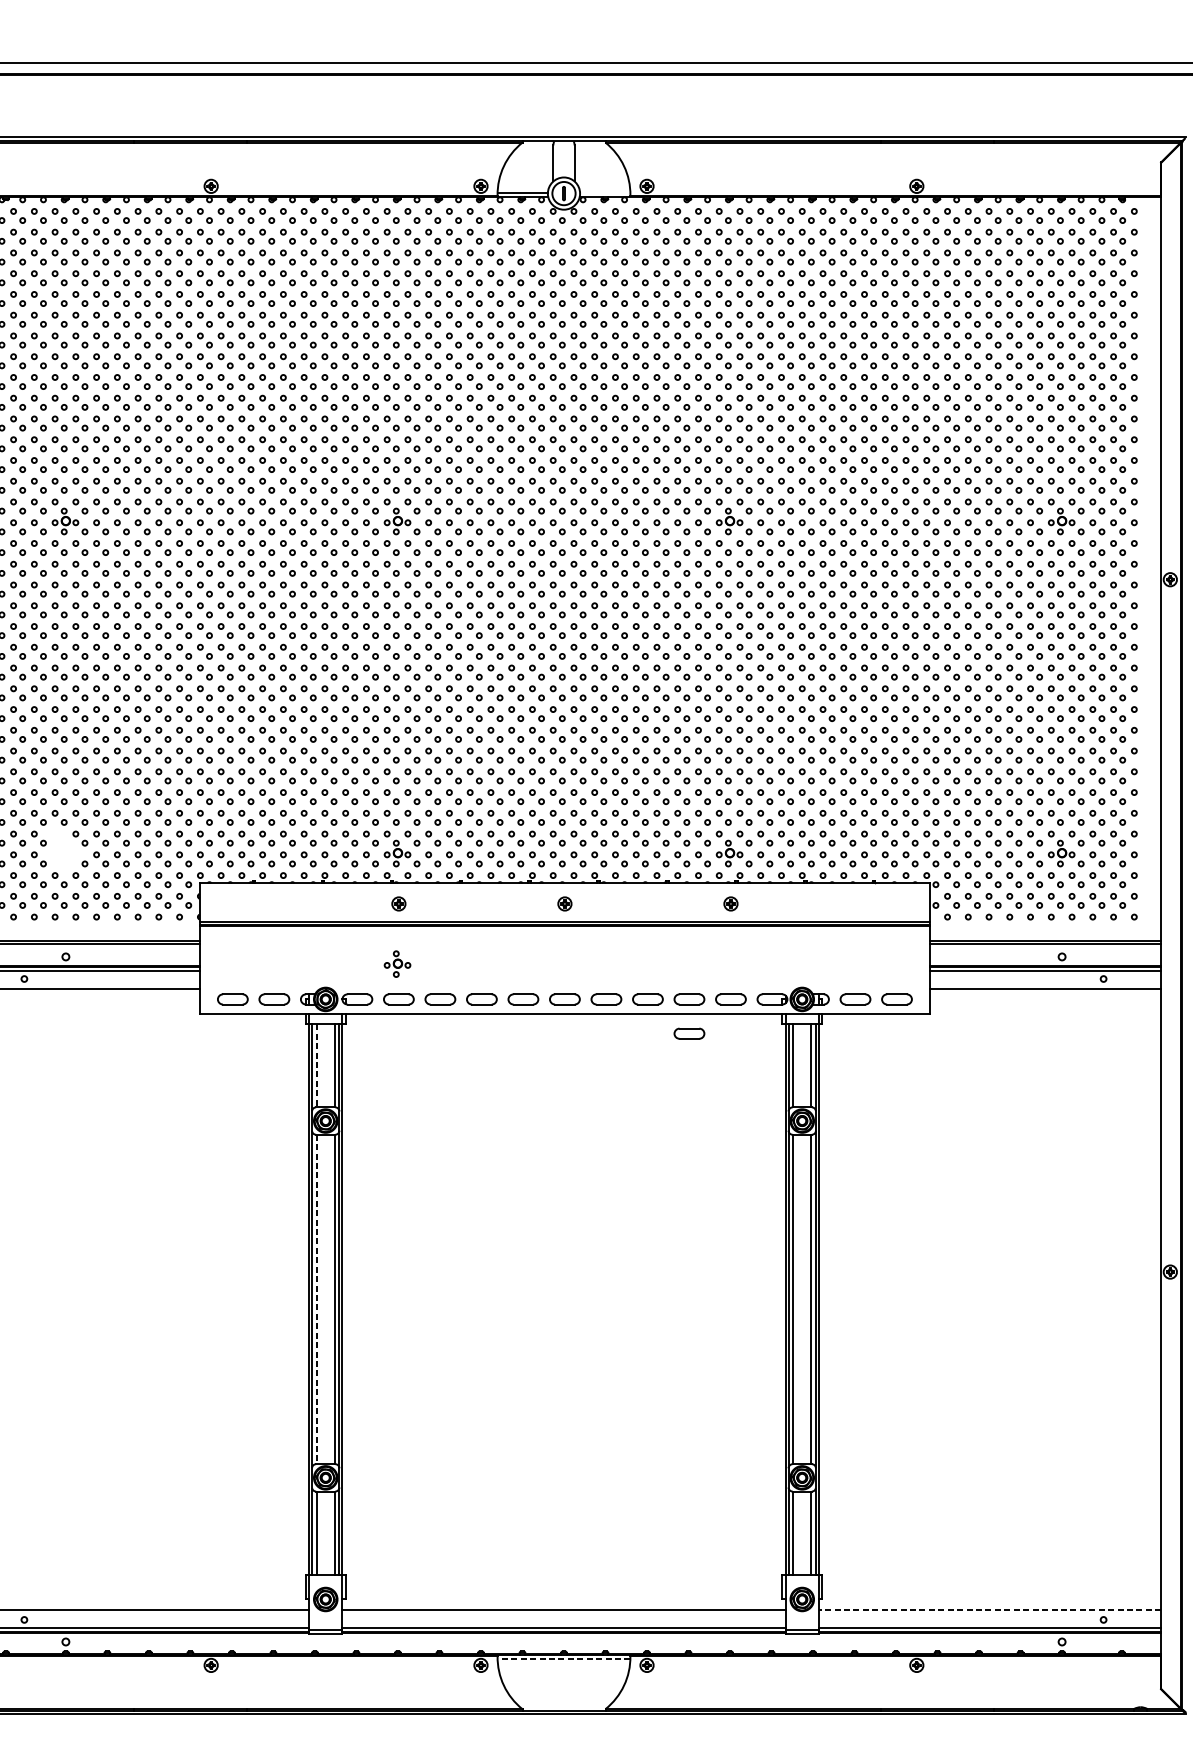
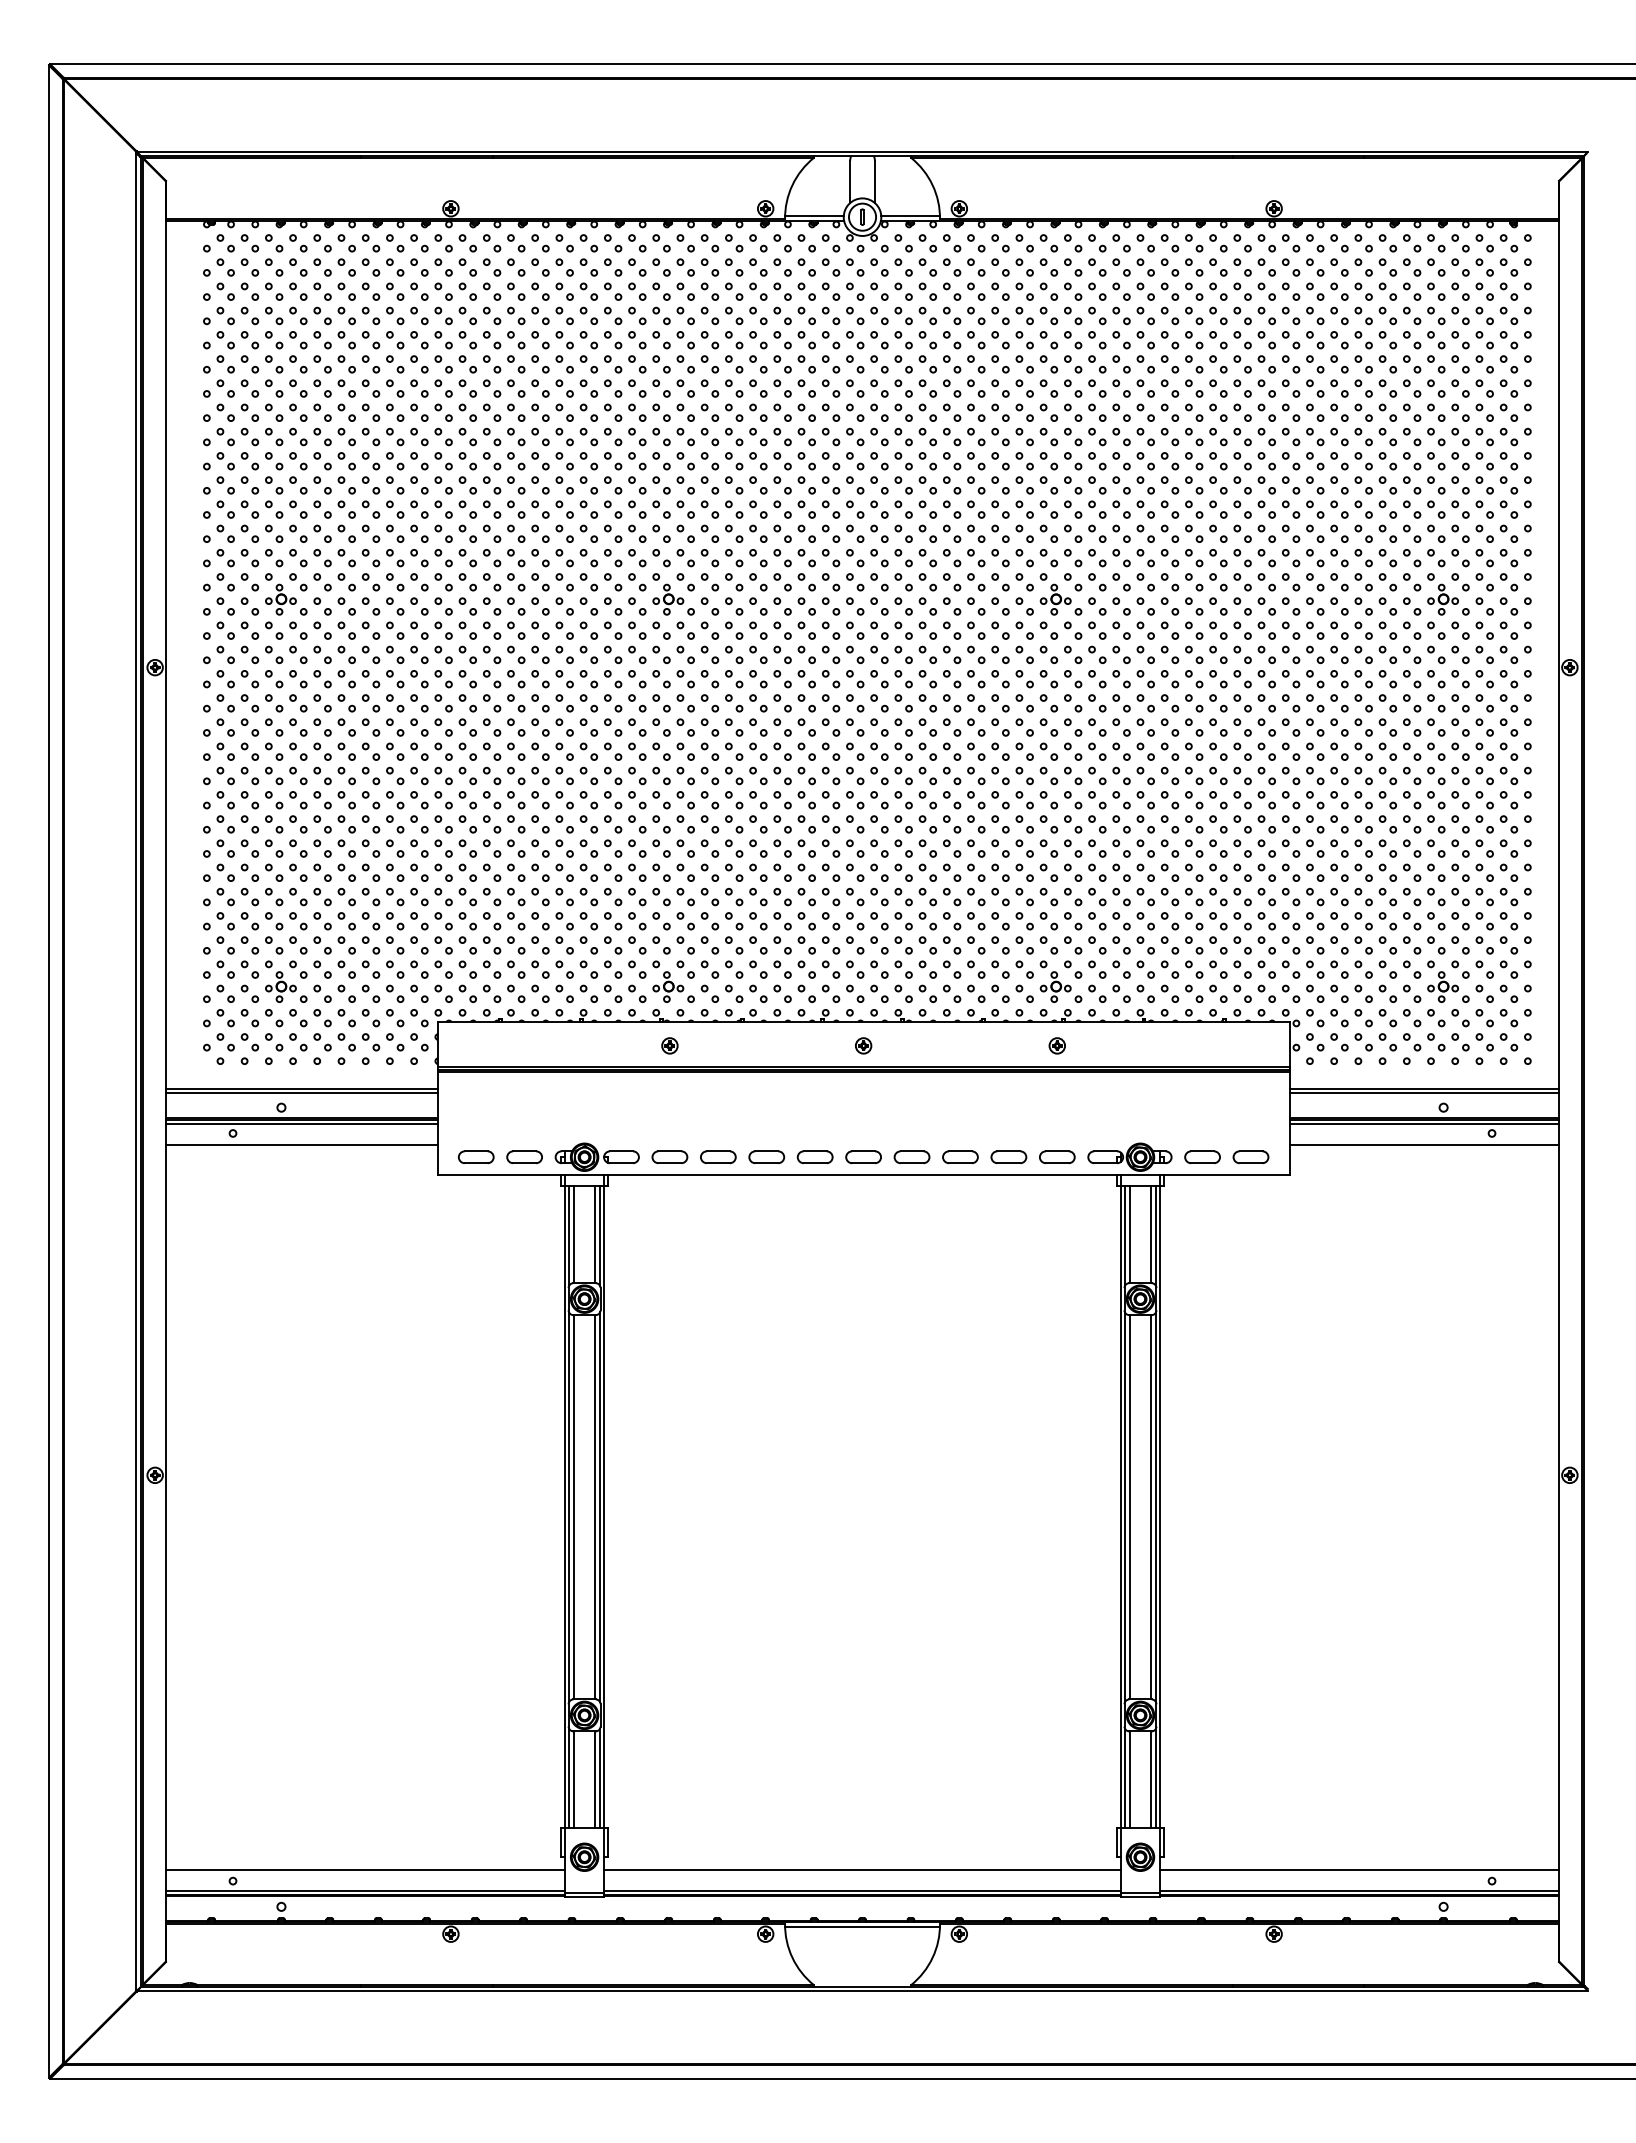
line: (605, 193) -> (910, 216), added
part: (65, 848) -> (280, 981), added
part: (397, 963) -> (668, 1115), removed
part: (689, 1033) -> (1008, 1196), removed
line: (316, 1066) -> (573, 1235), dashed -> solid
line: (316, 1299) -> (573, 1507), dashed -> solid
line: (989, 1609) -> (1359, 1869), dashed -> solid
line: (563, 1658) -> (862, 1926), dashed -> solid

